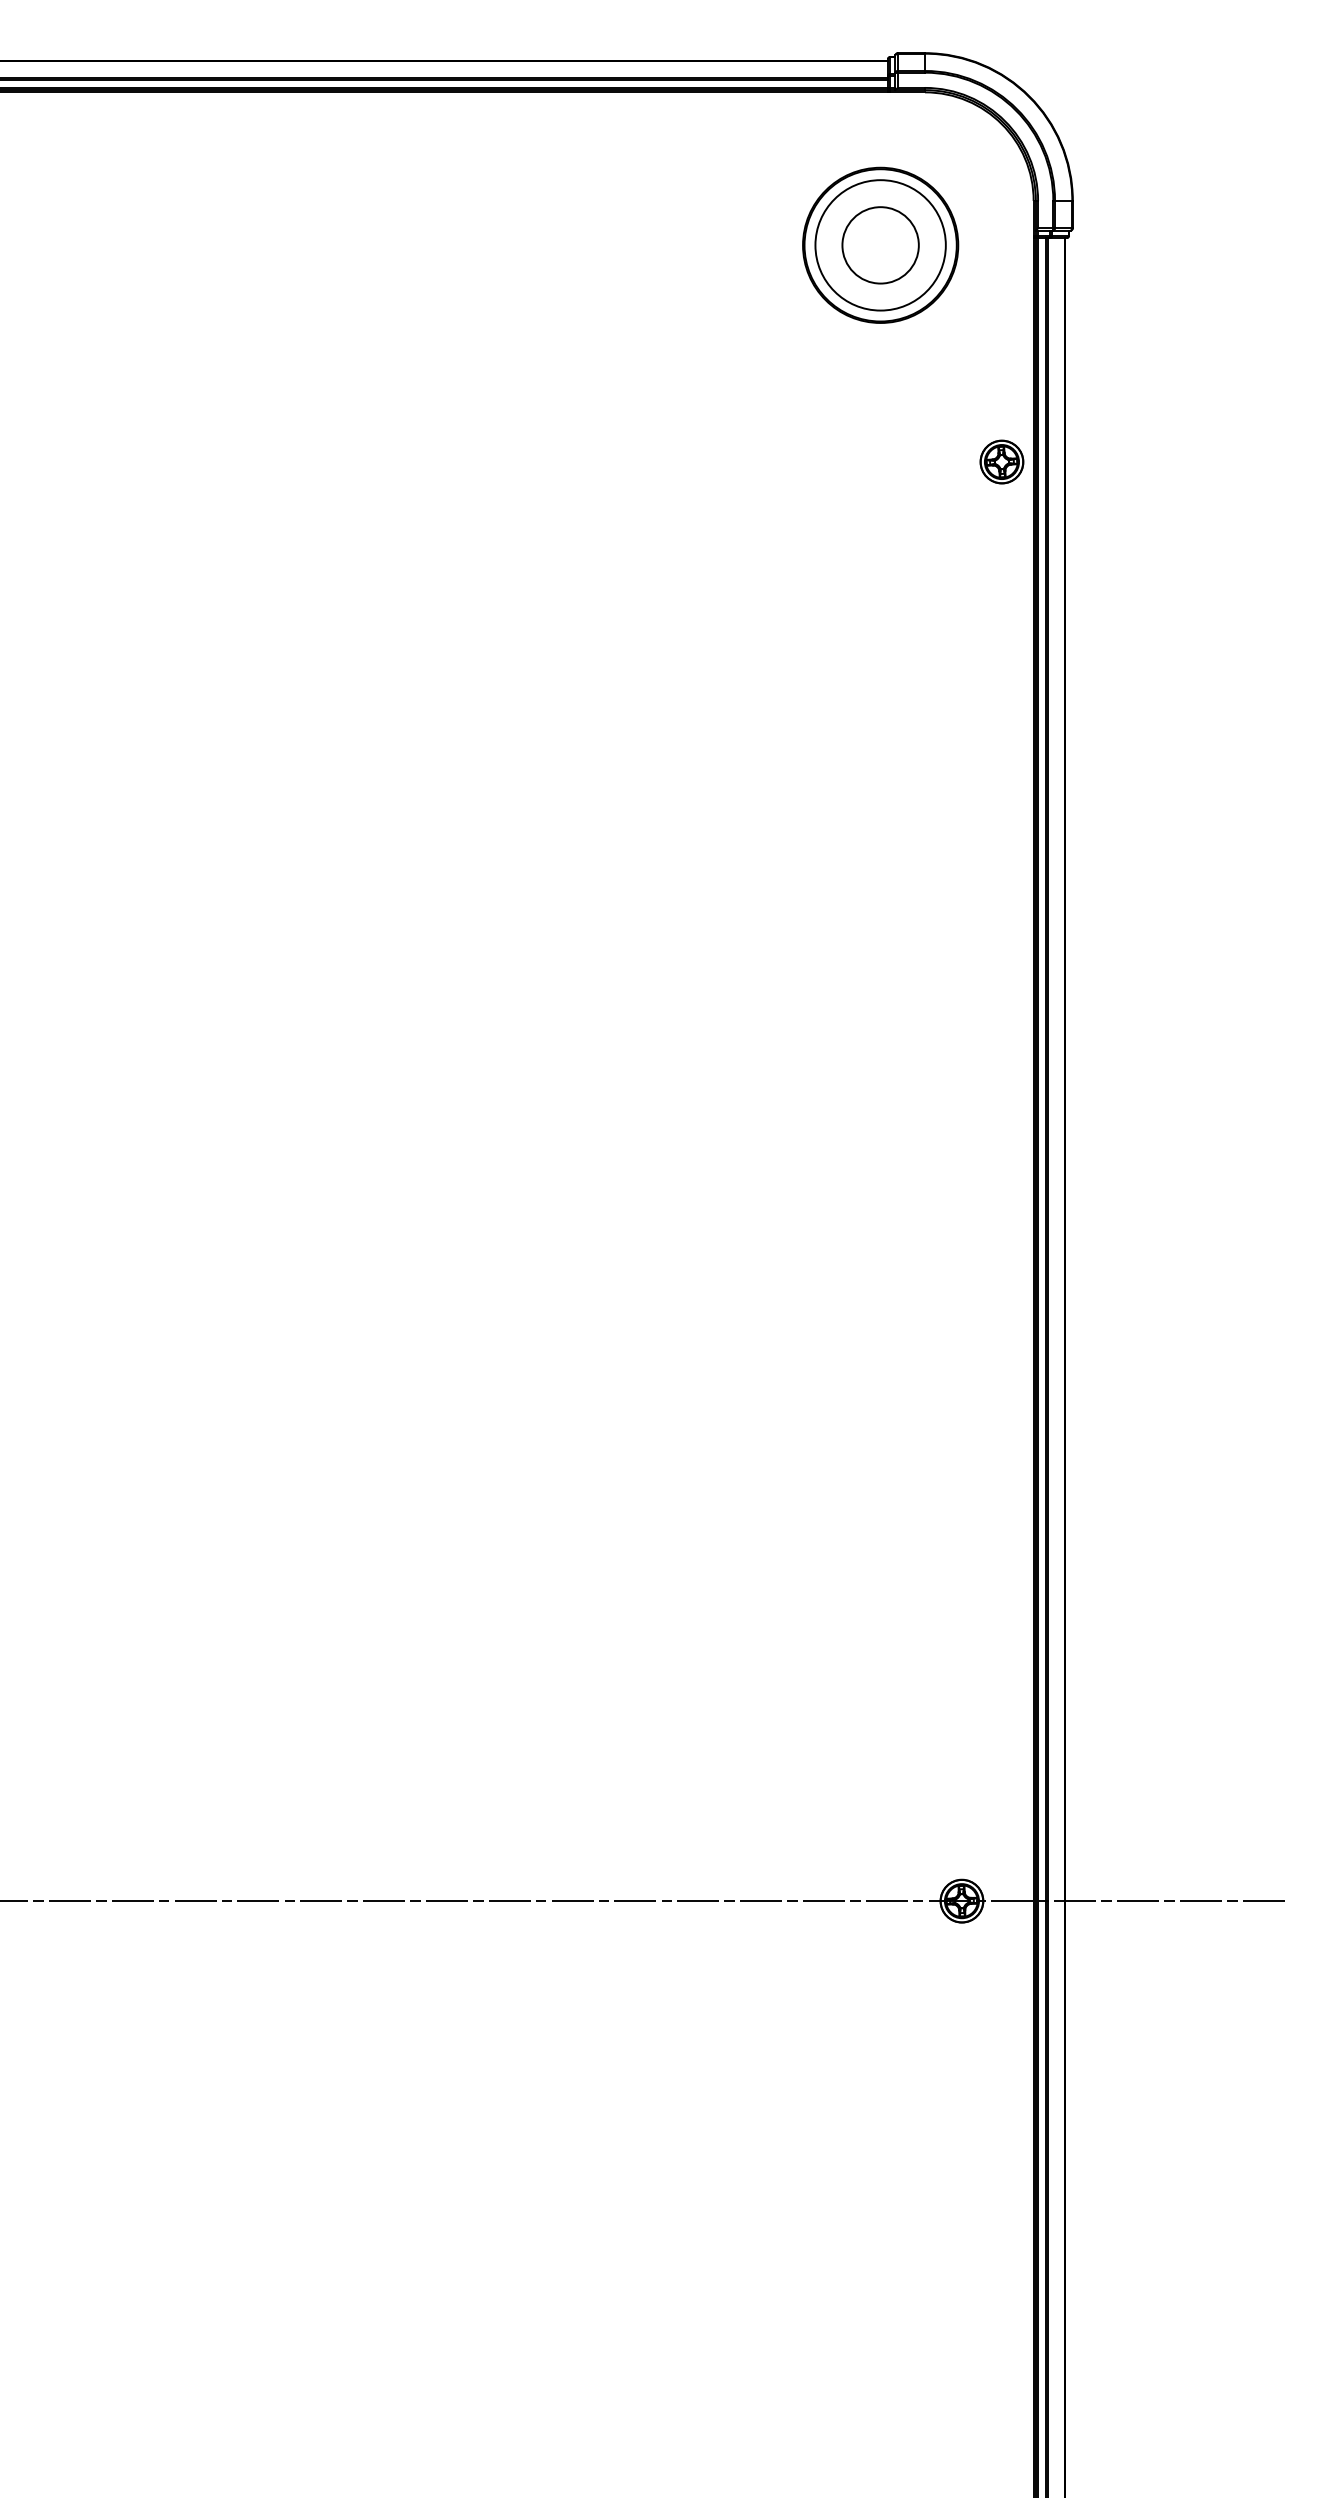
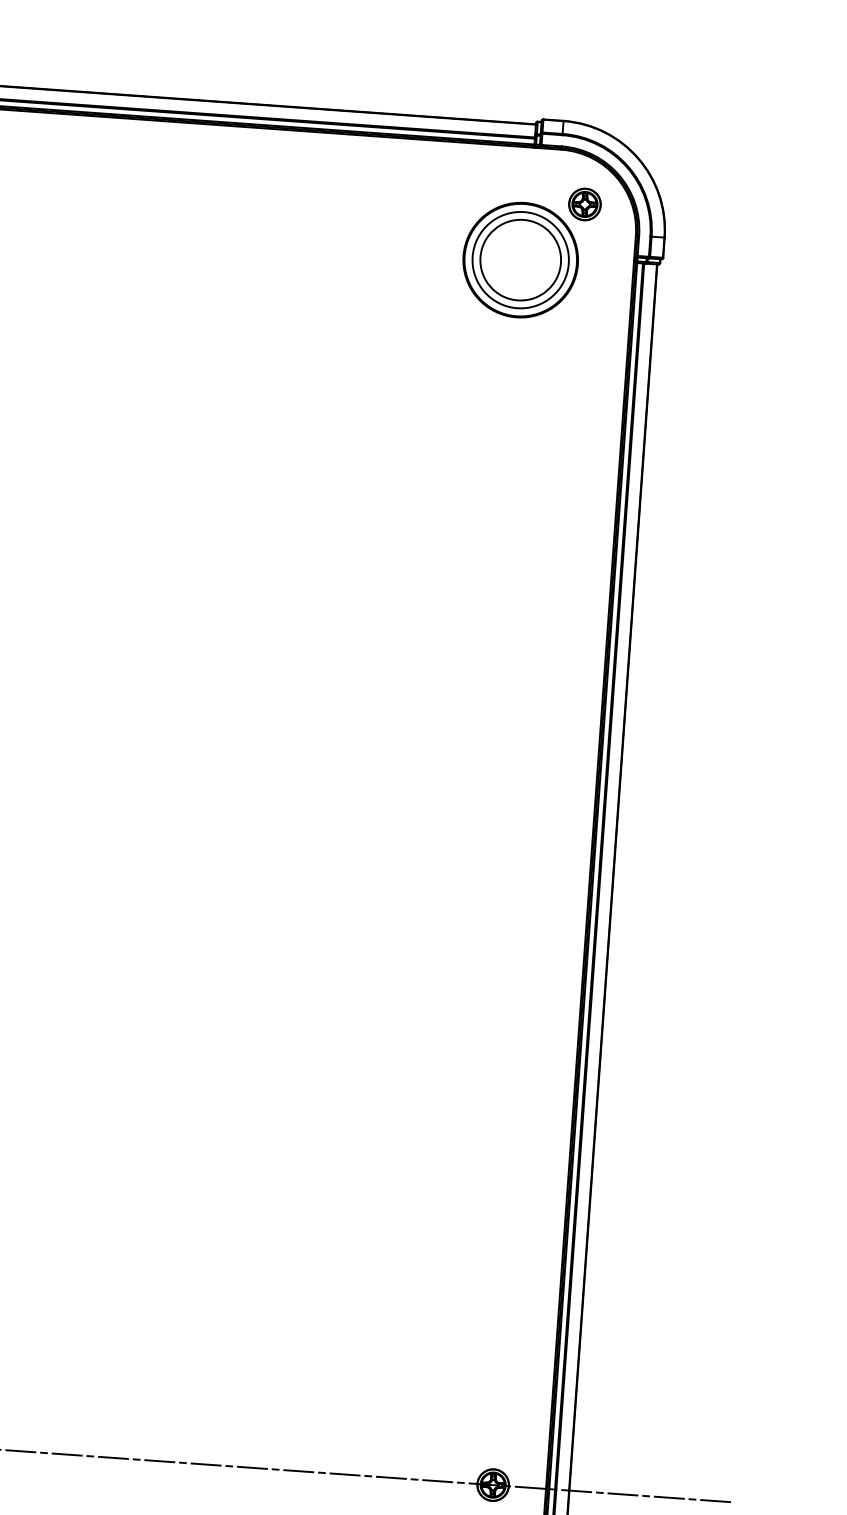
circle: (880, 244) -> (520, 259), size x1.43
part: (1001, 461) -> (584, 204), moved

